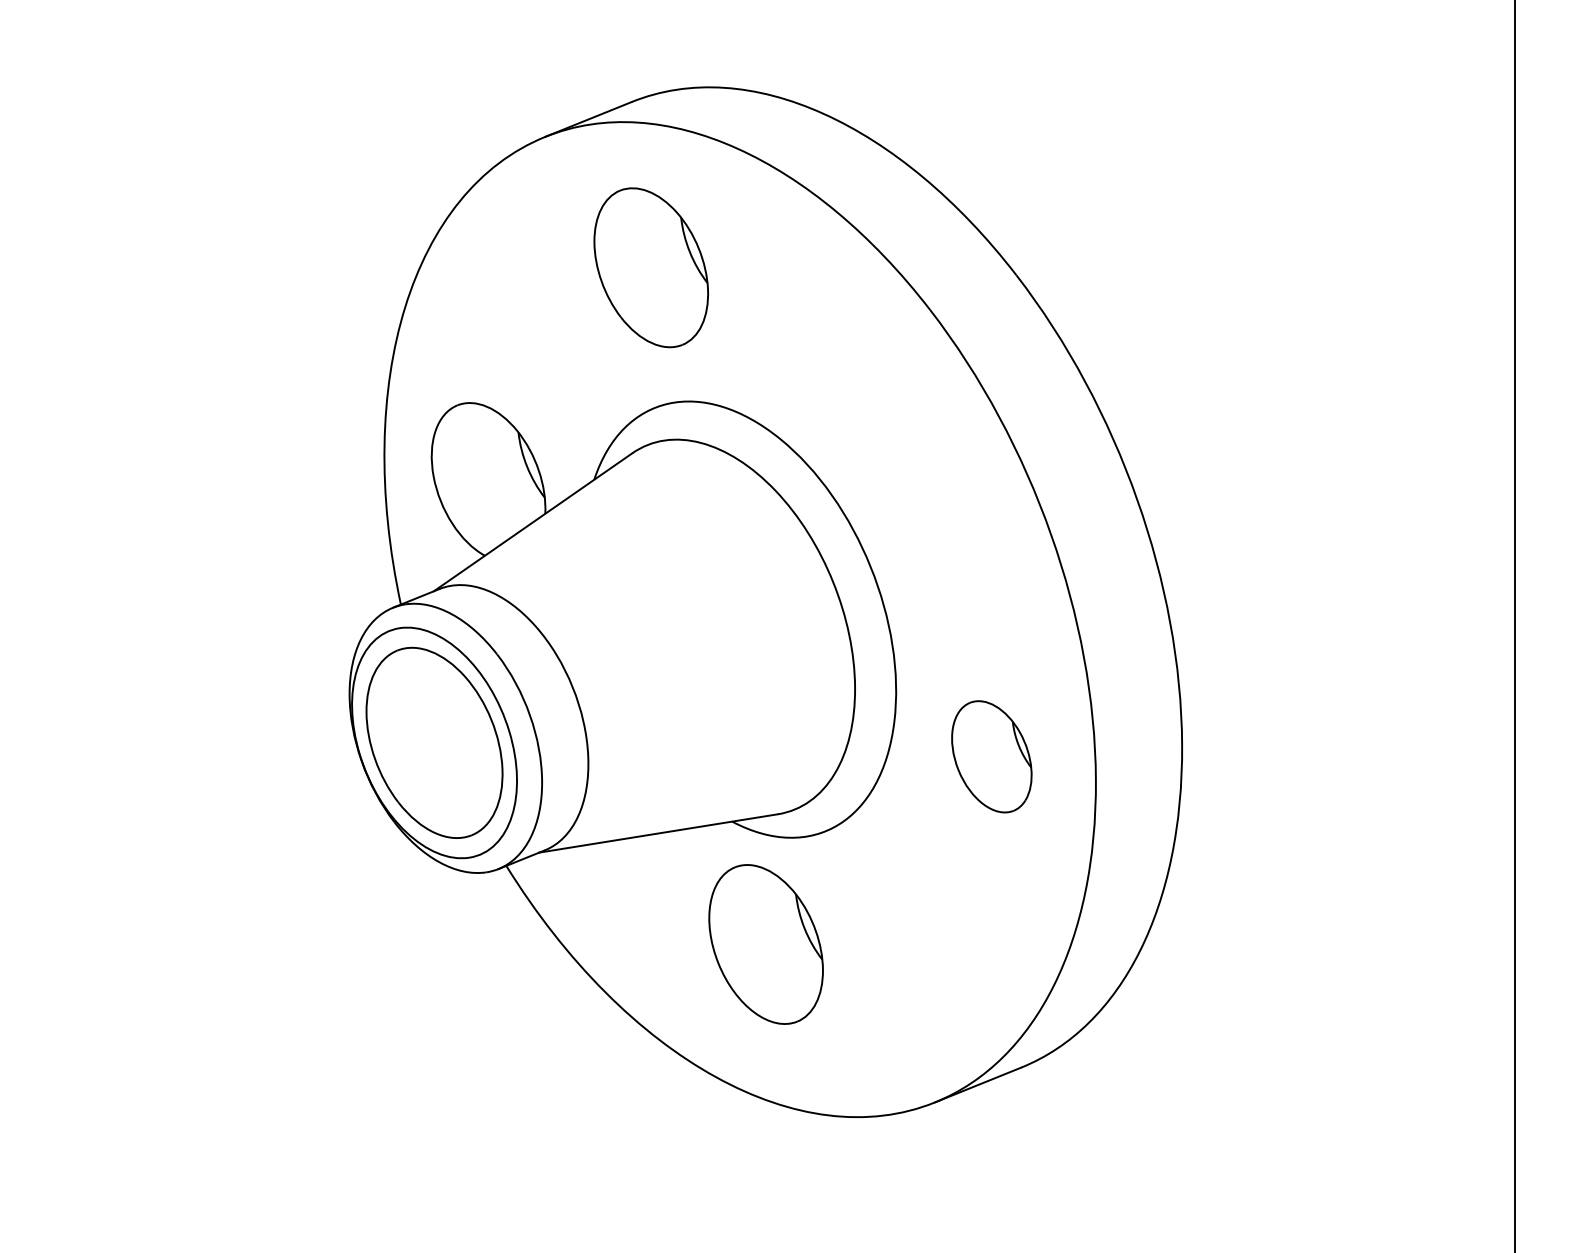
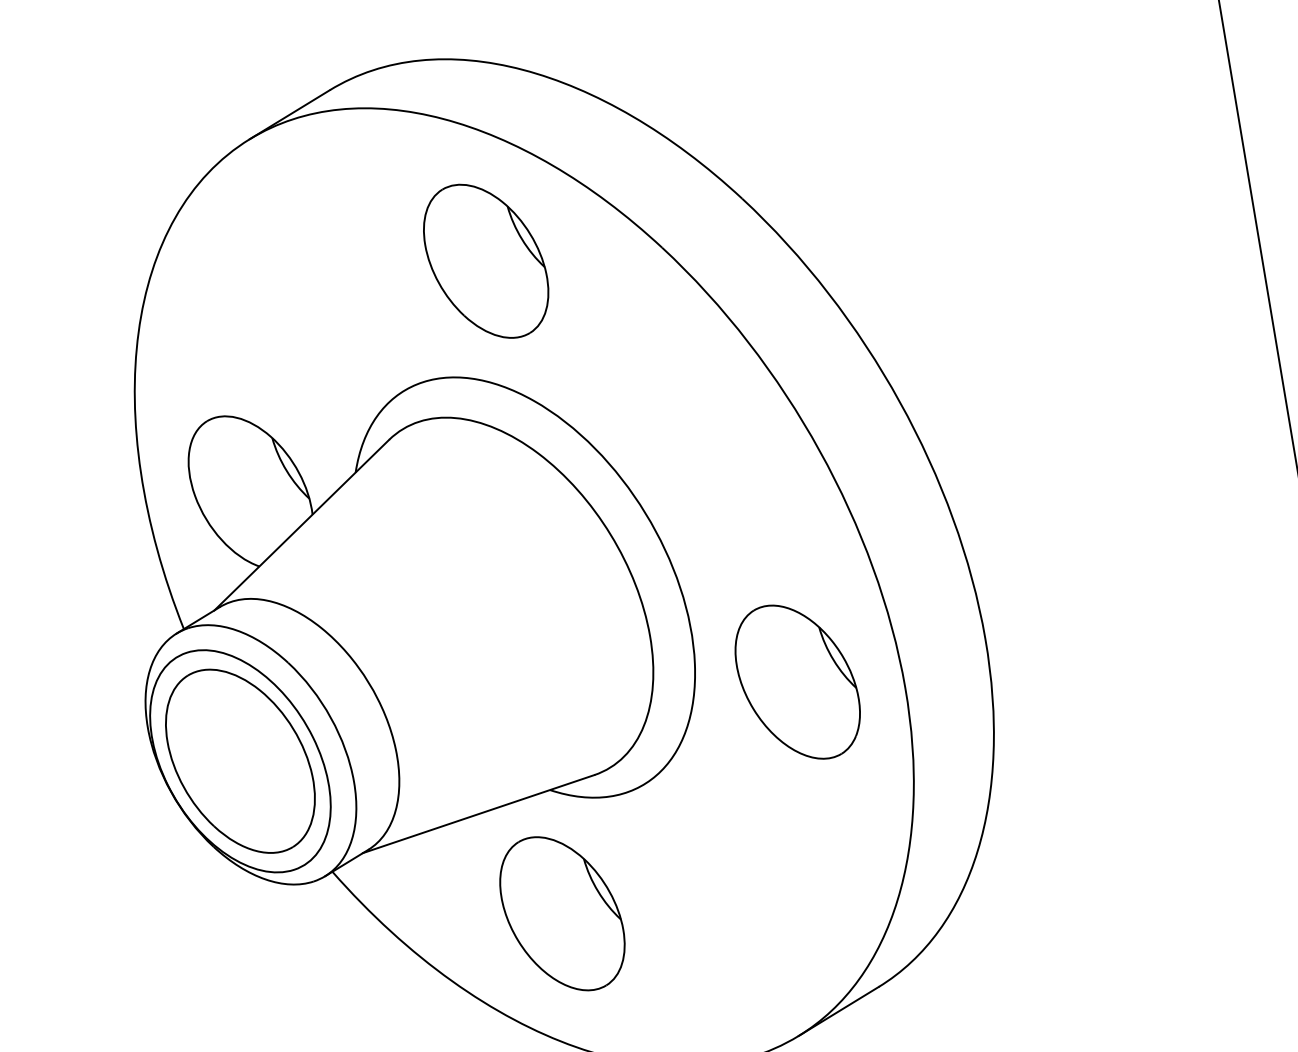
part: (650, 267) -> (485, 261), moved
part: (991, 756) -> (797, 681), size x1.43
part: (765, 944) -> (561, 913), moved

